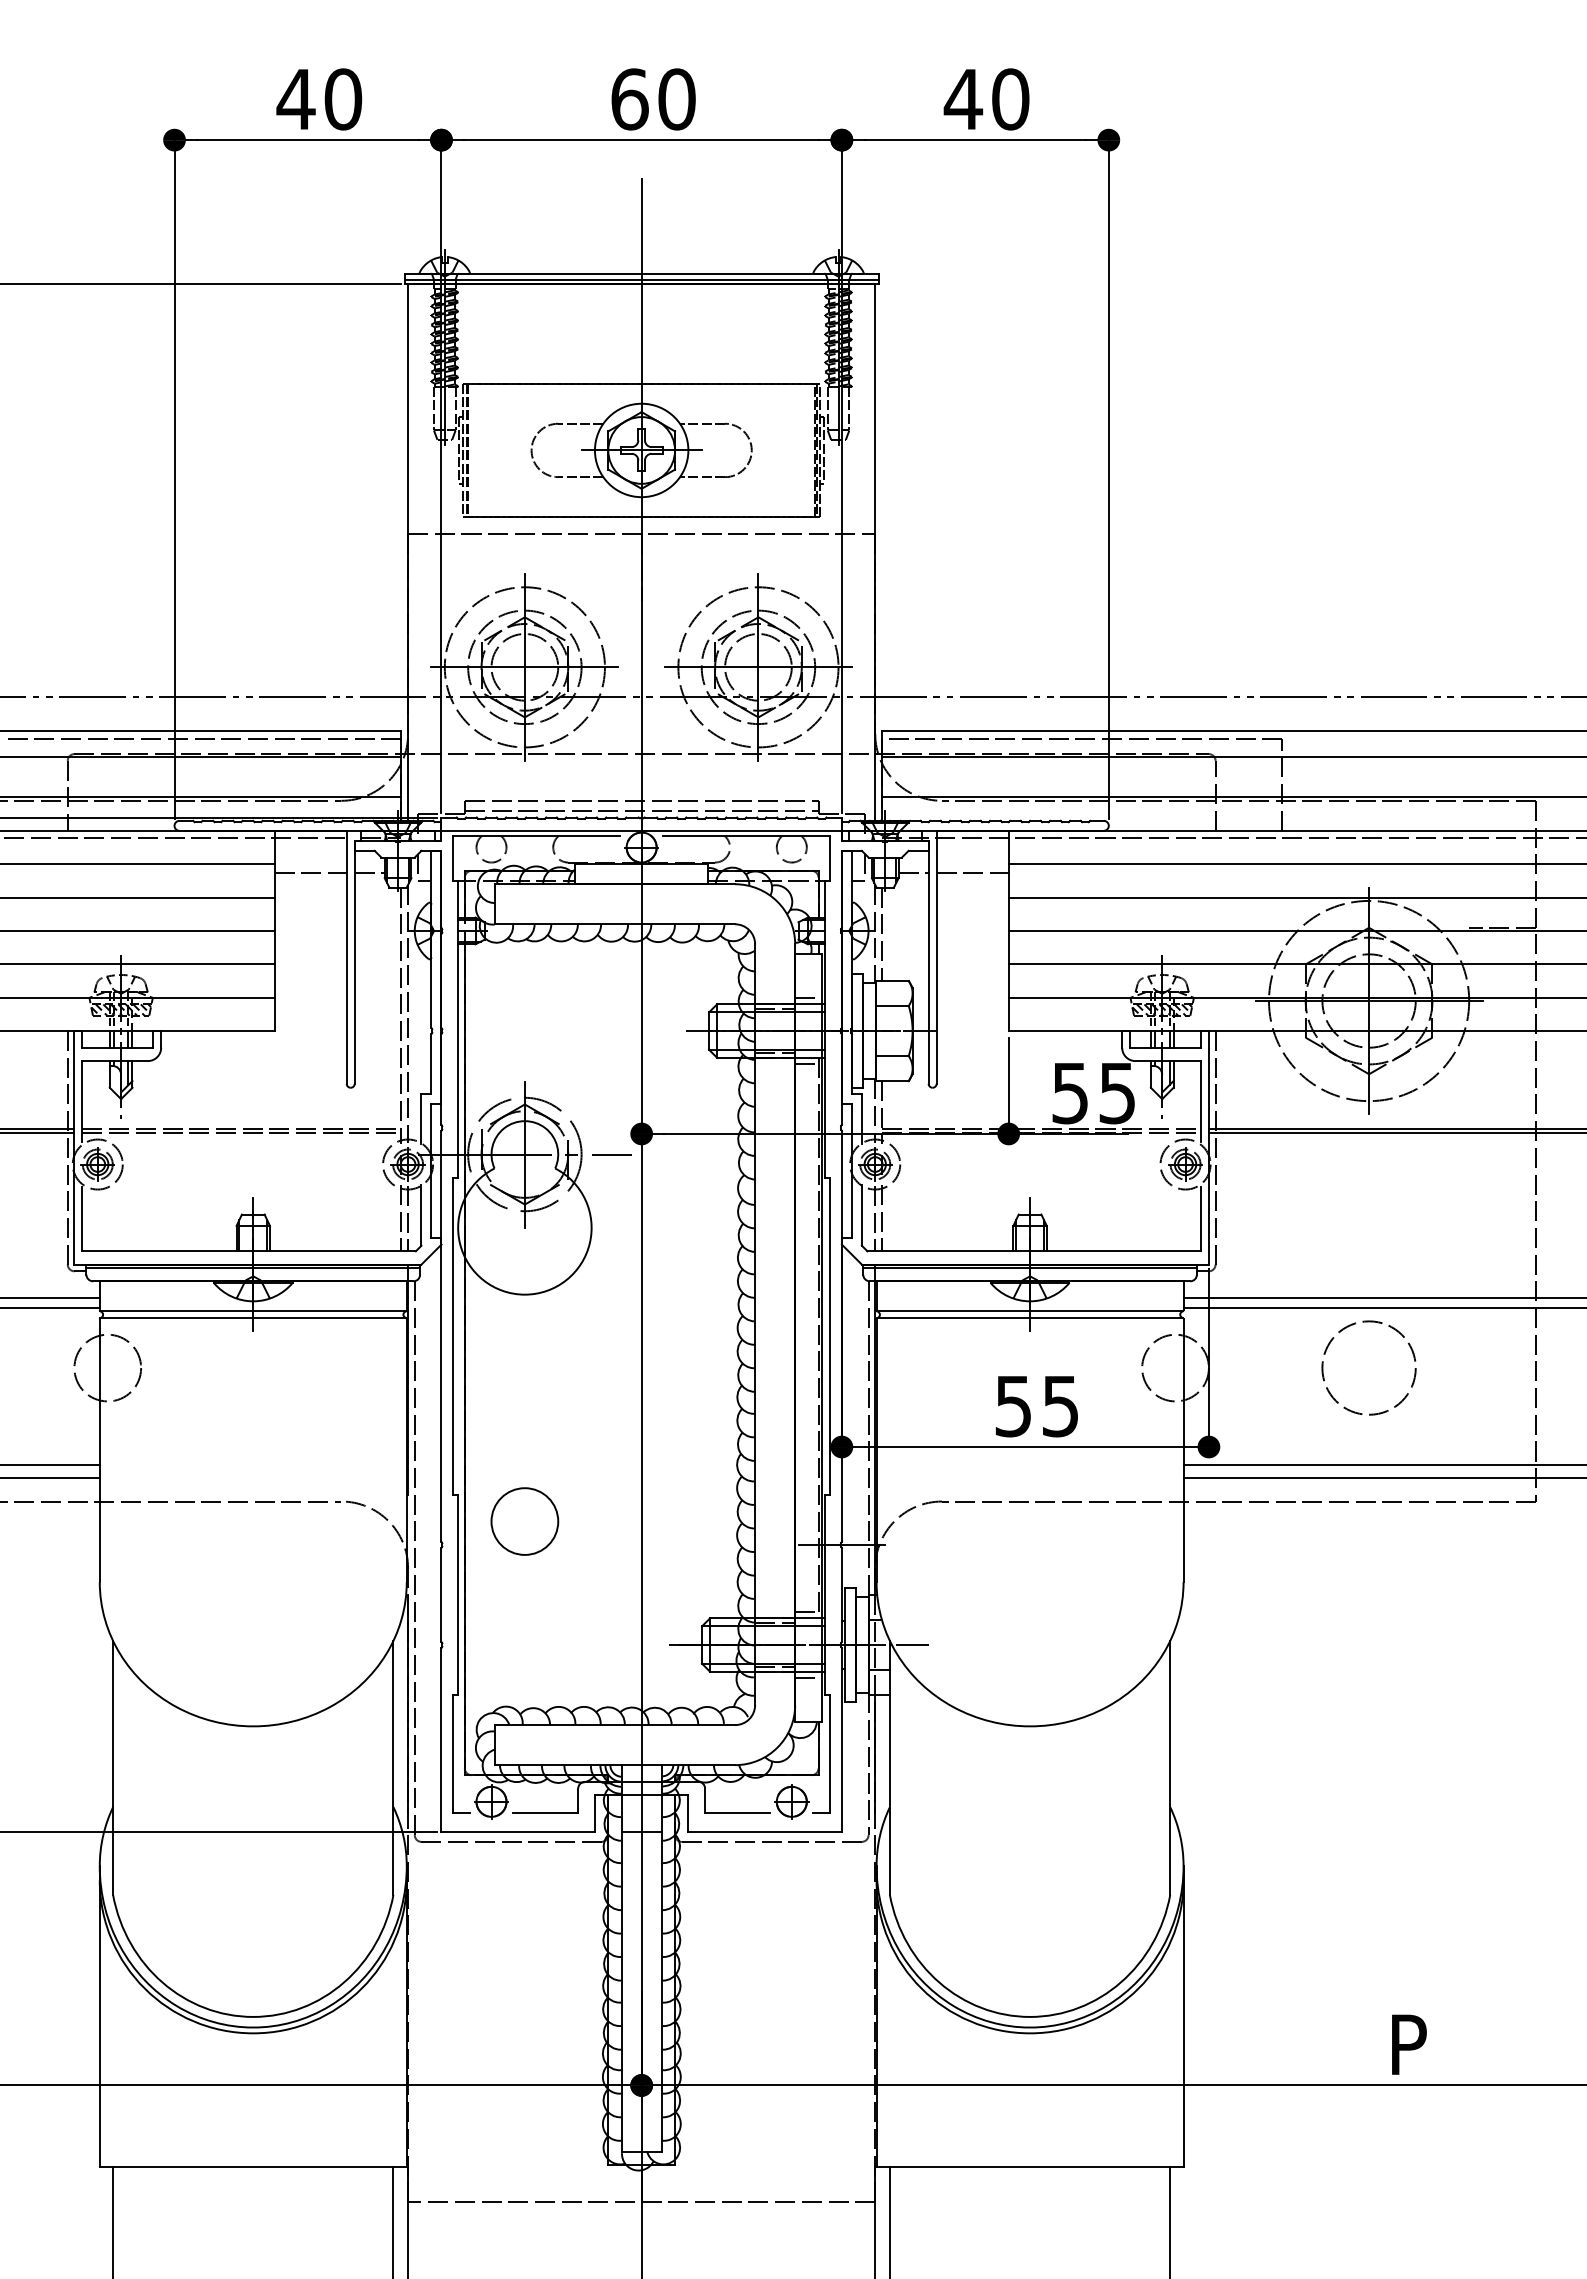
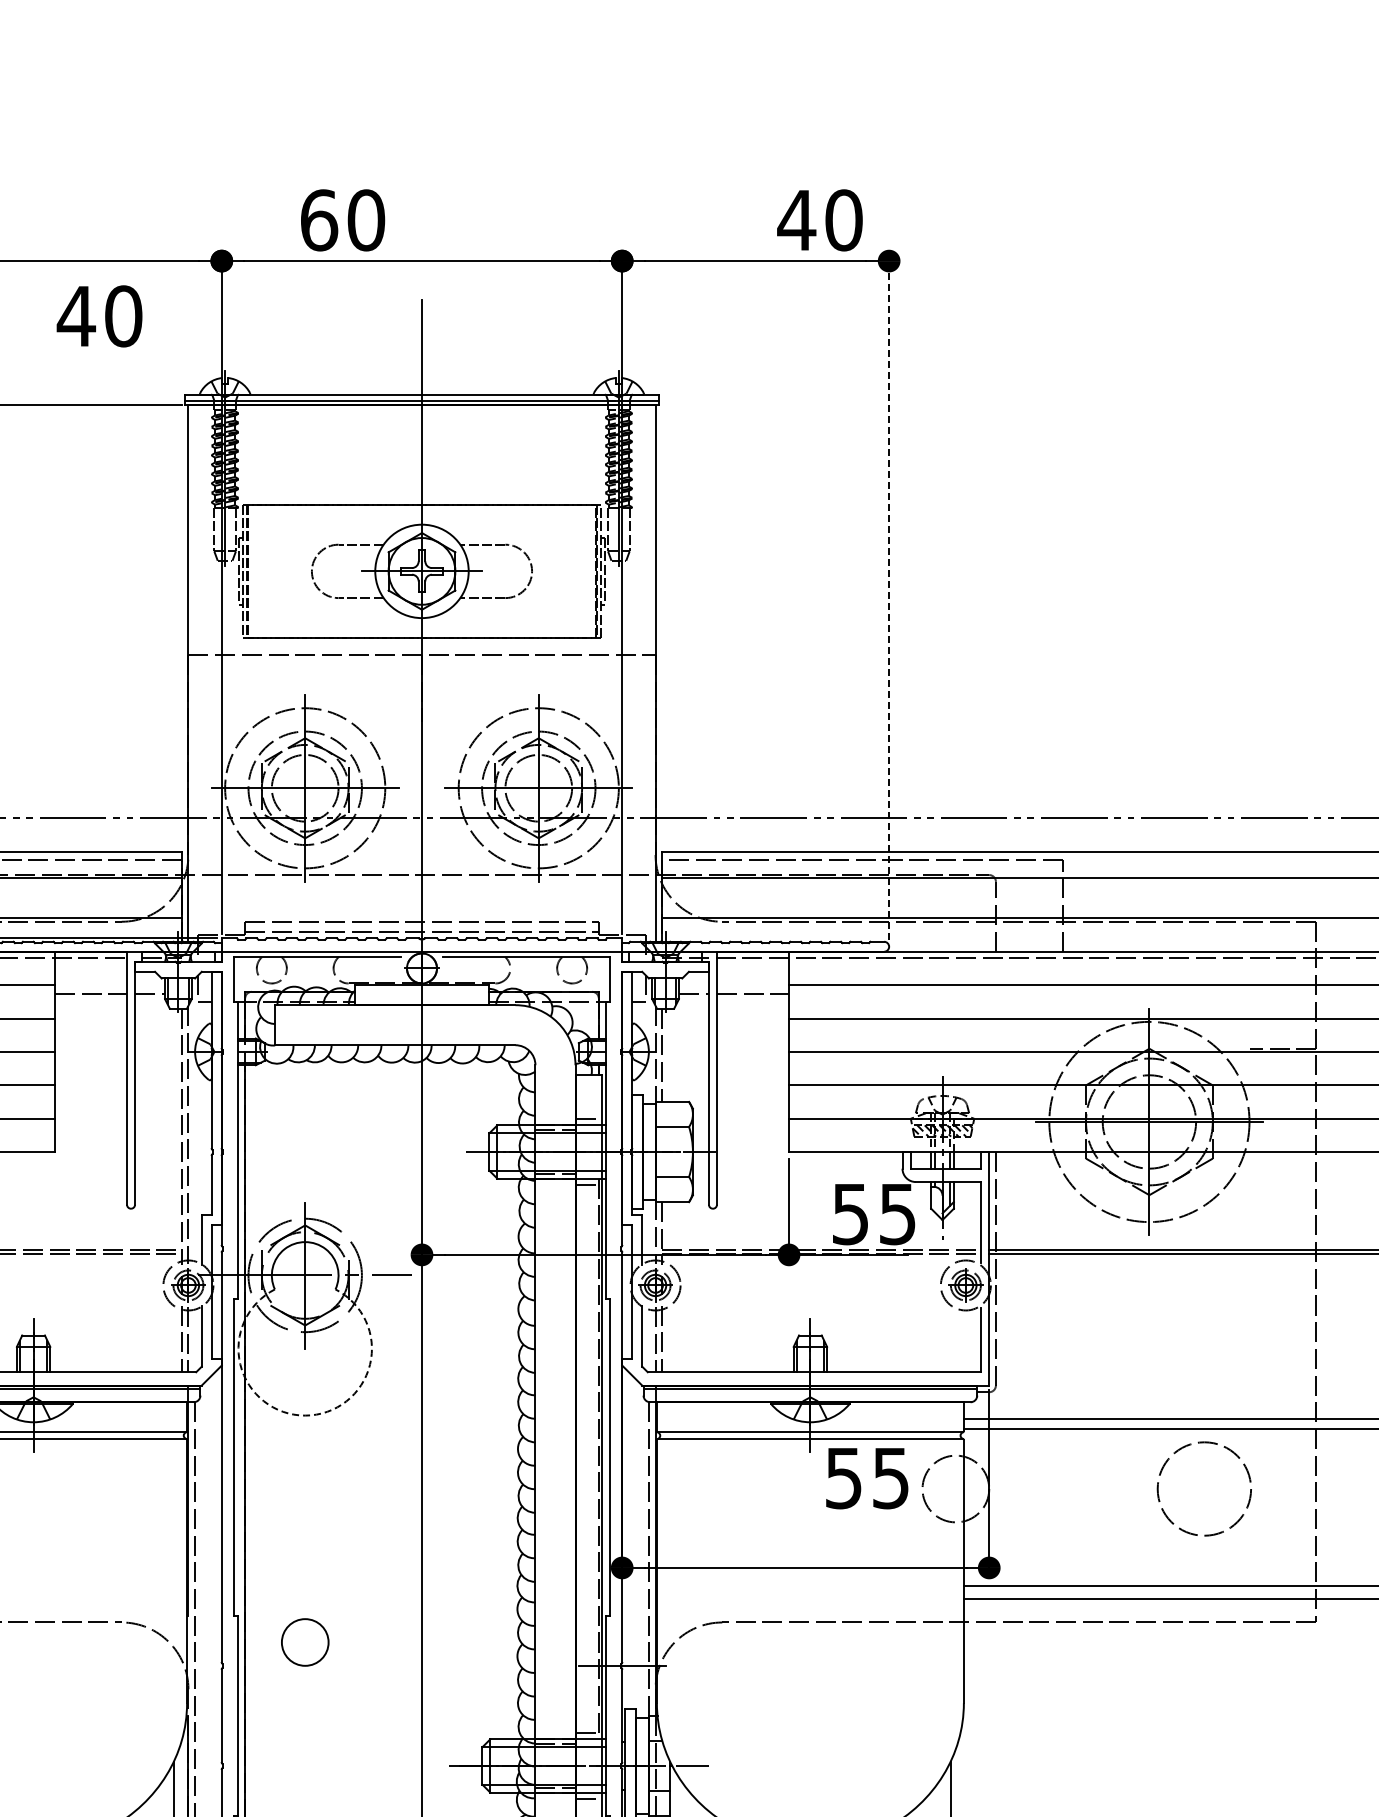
text: (319, 99) -> (99, 316), moved
text: (653, 99) -> (342, 220), moved
text: (986, 99) -> (819, 220), moved
line: (1108, 476) -> (888, 597), solid -> dashed
arc: (524, 1294) -> (304, 1415), solid -> dashed
circle: (1368, 1367) -> (1203, 1488), moved
text: (1036, 1406) -> (866, 1478), moved
circle: (524, 1521) -> (304, 1642), size x0.7

